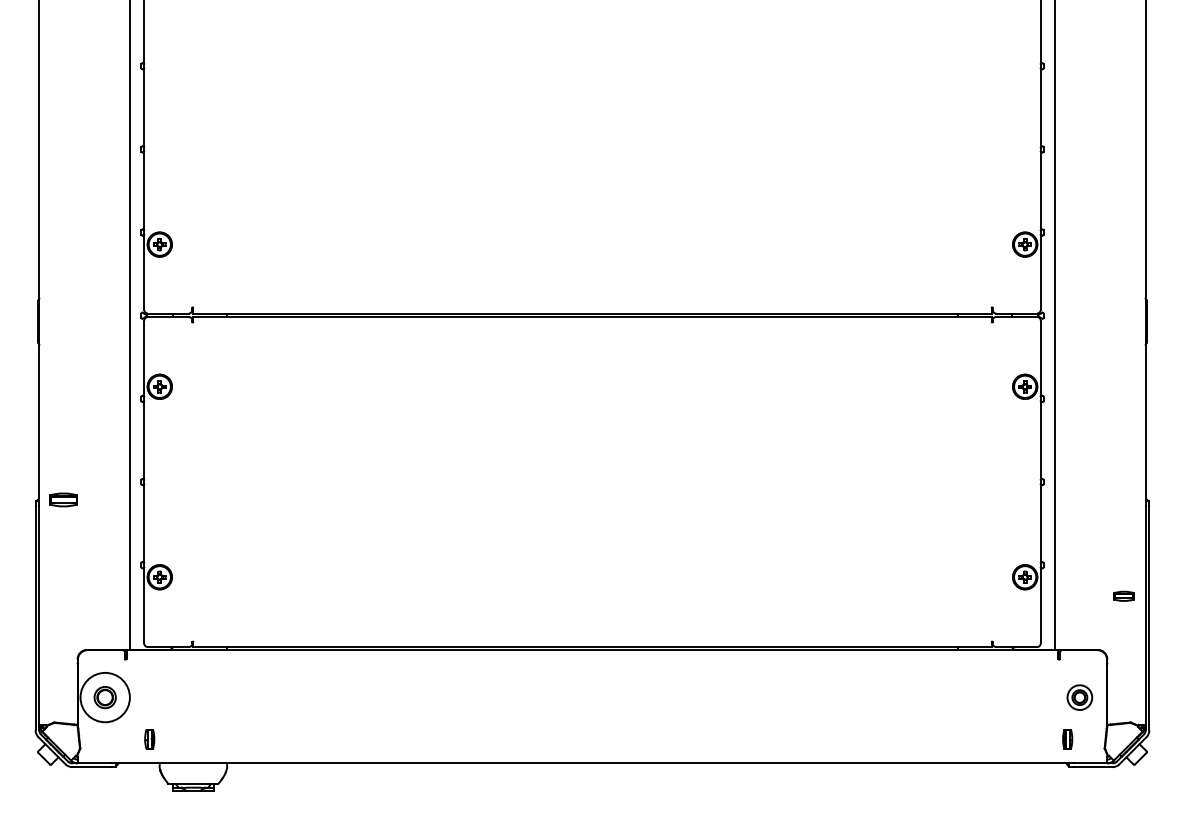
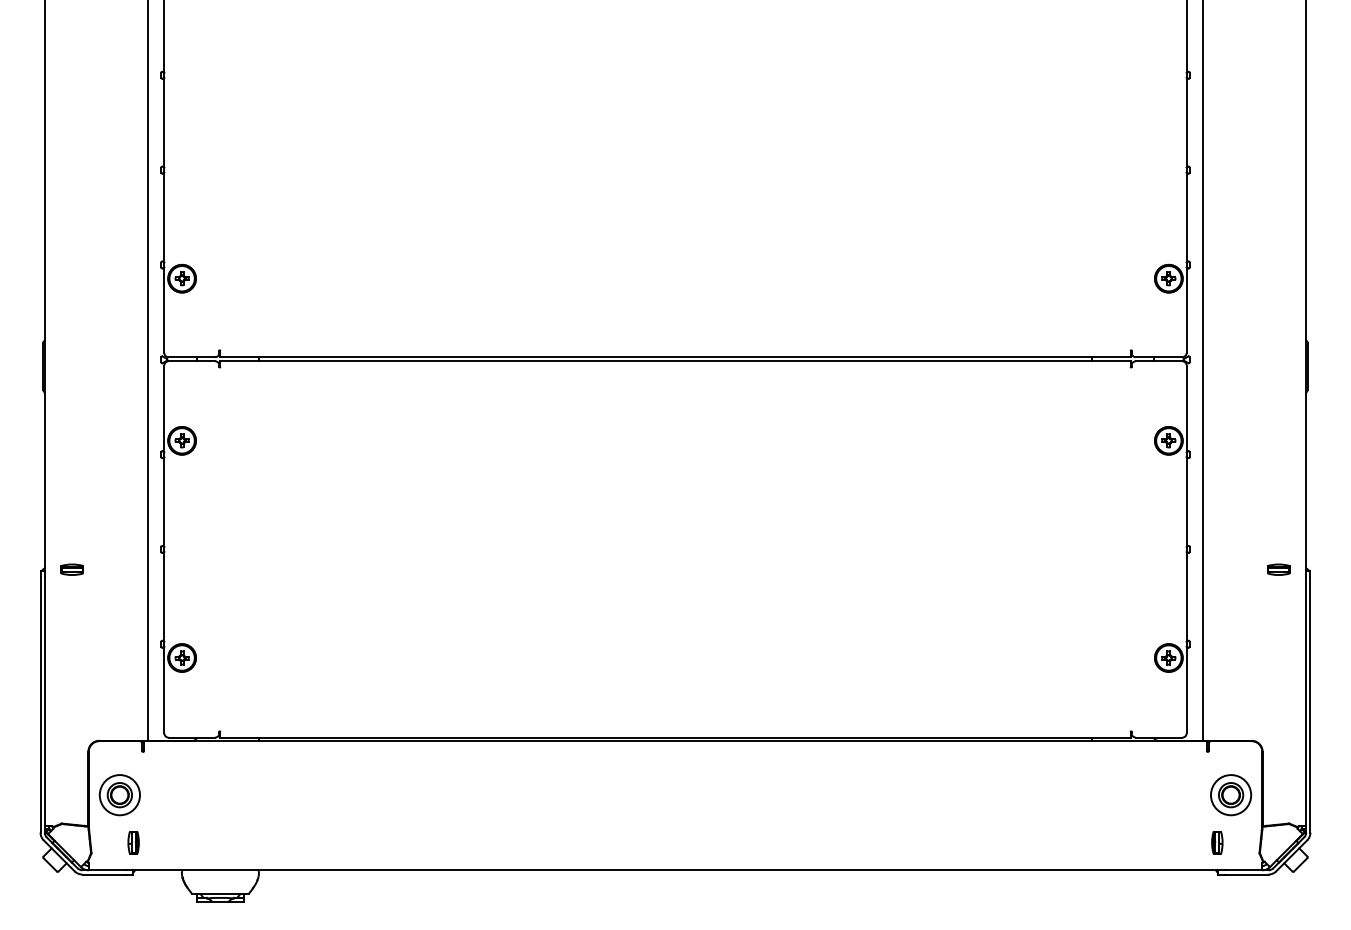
part: (62, 499) -> (71, 569), size x0.71
part: (1123, 596) -> (1278, 569), moved
circle: (104, 697) -> (119, 795), size x0.71
part: (1080, 697) -> (1231, 795), size x1.43
part: (149, 739) -> (133, 842), moved

